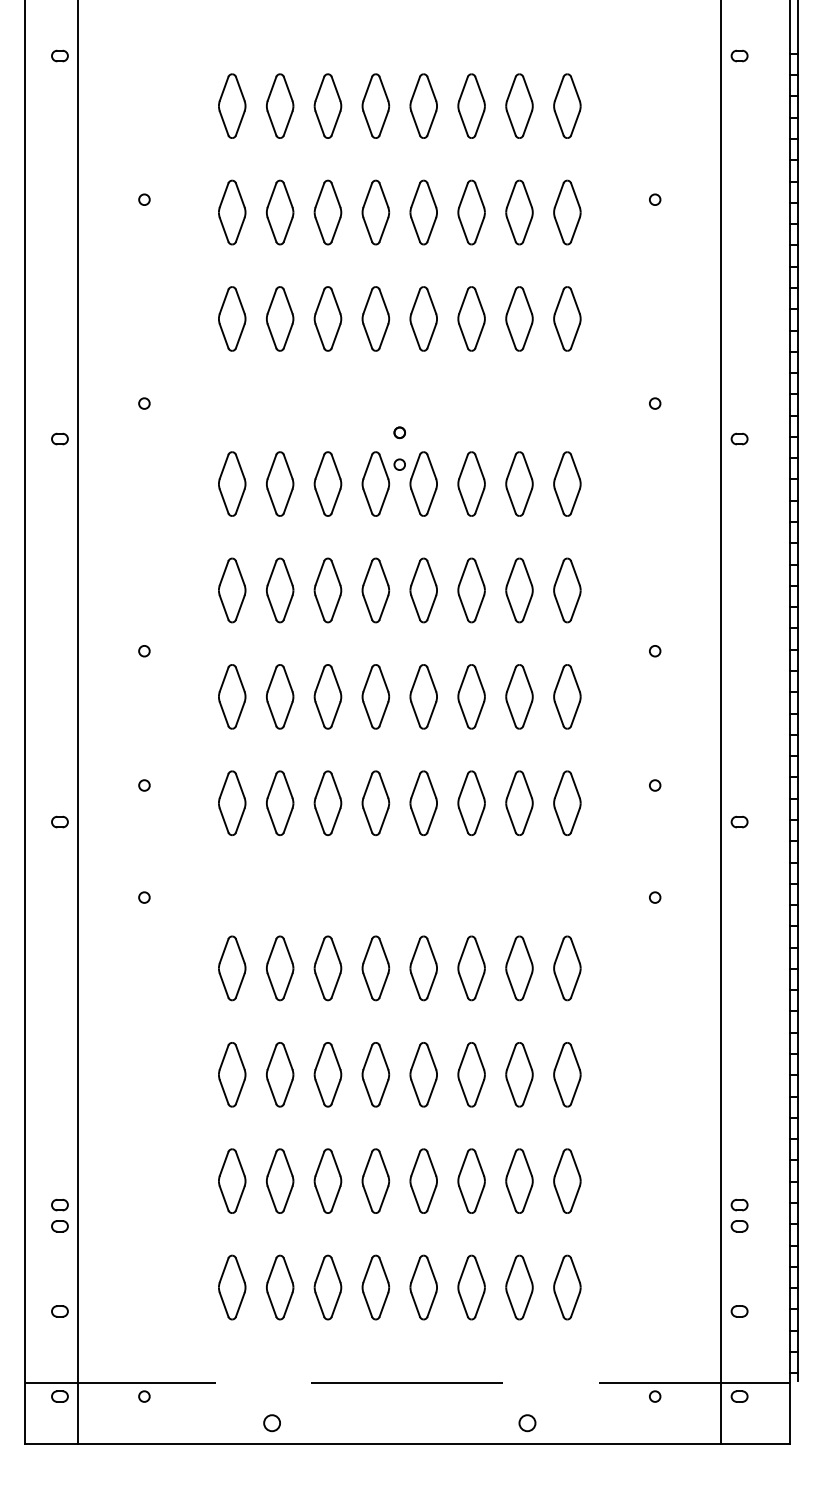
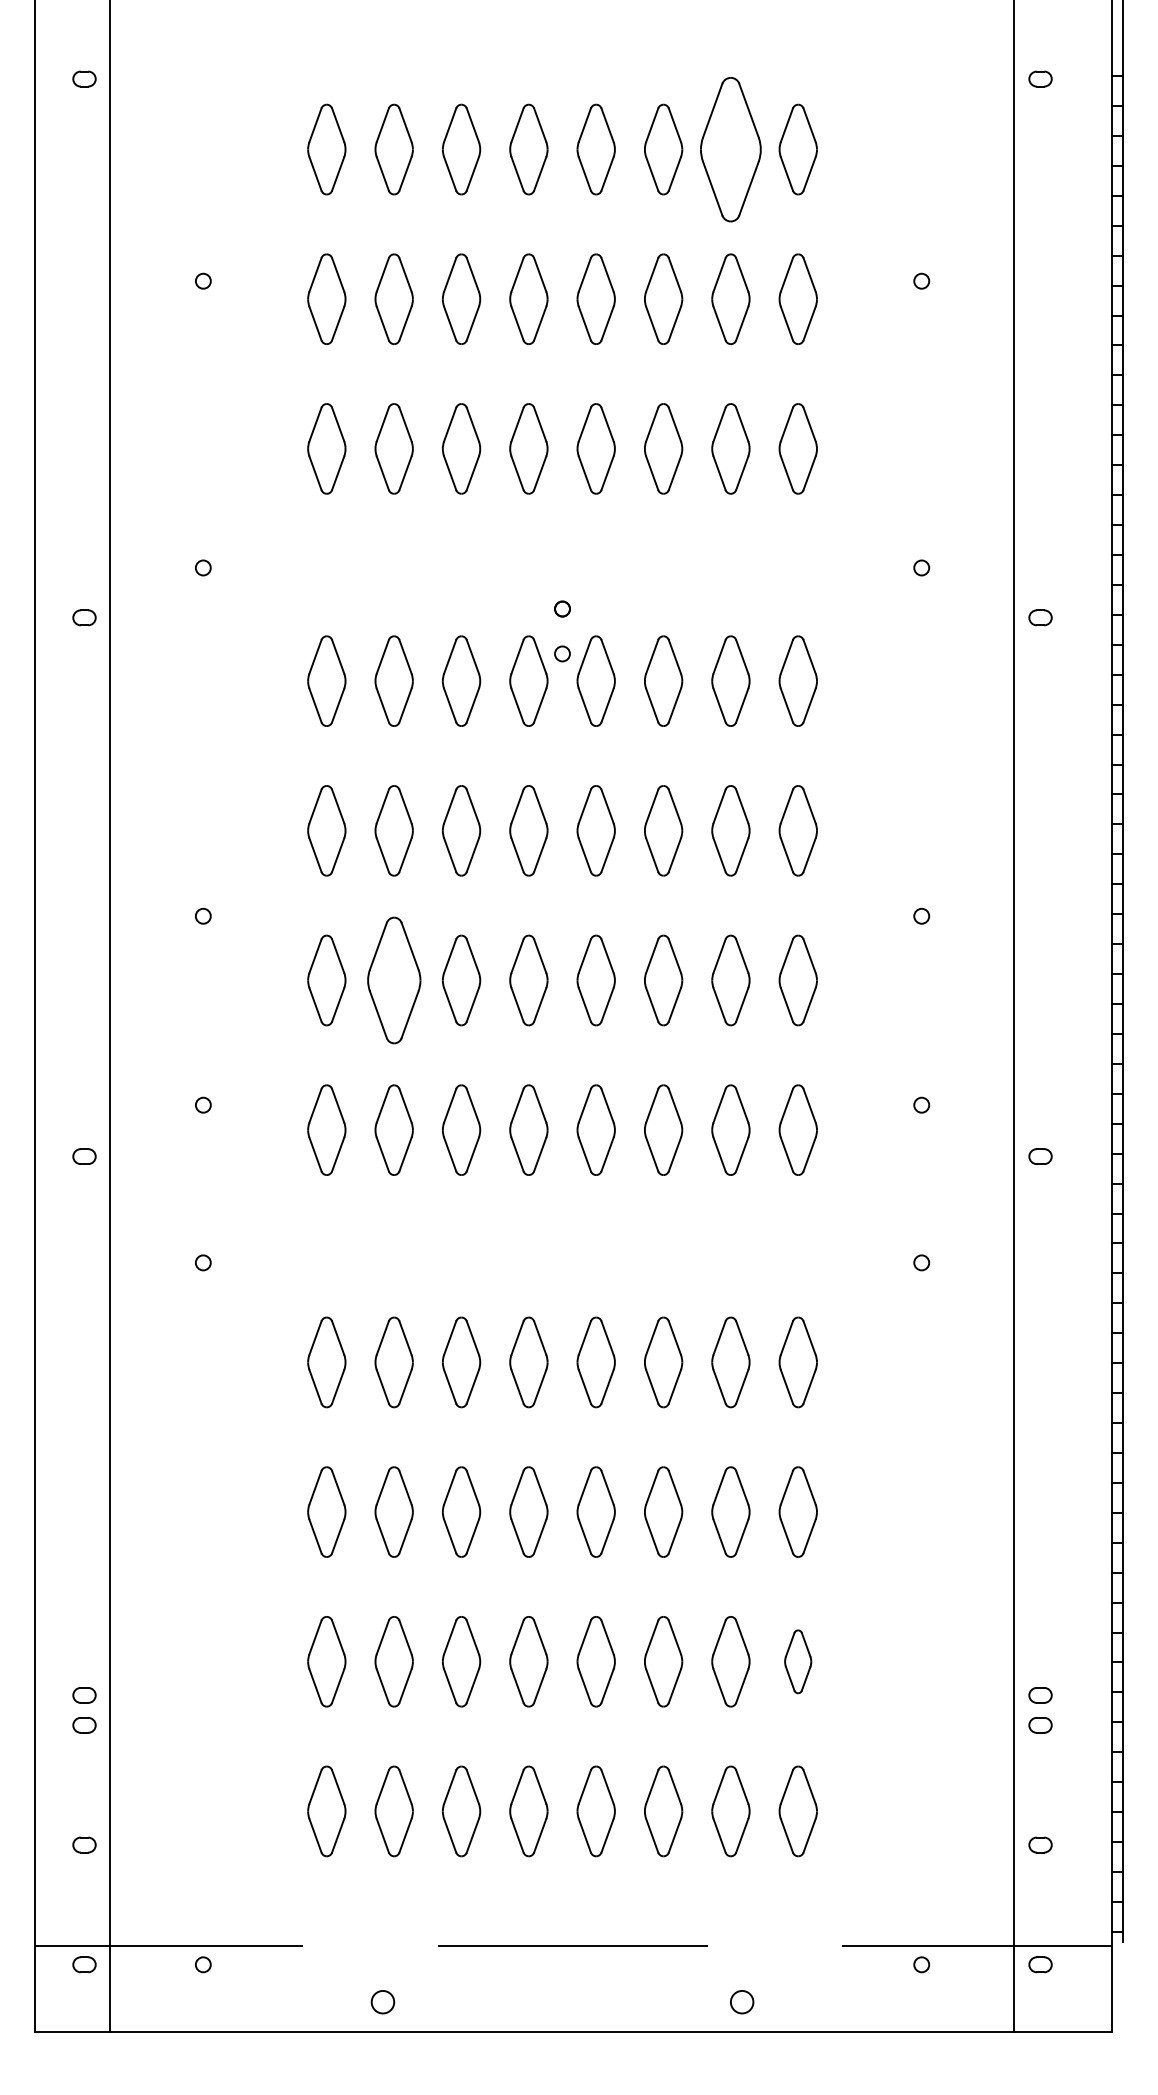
part: (519, 106) -> (730, 149), size x1.6
part: (279, 696) -> (393, 980), size x1.4
part: (566, 1180) -> (797, 1661), size x0.7

